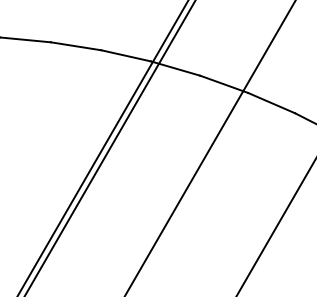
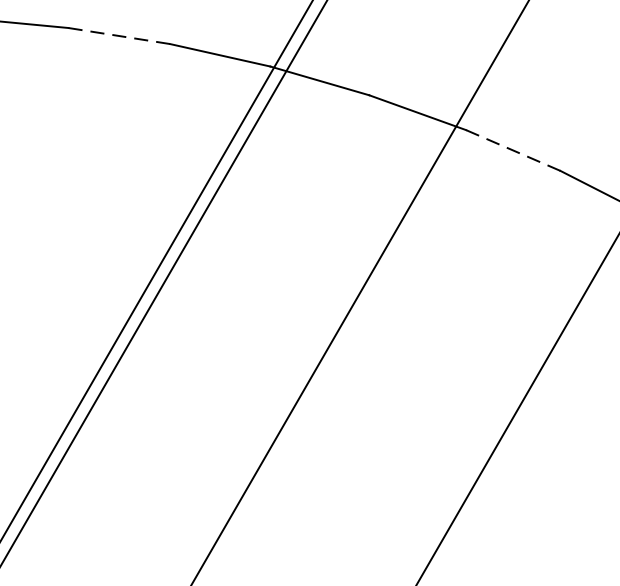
line: (76, 46) -> (120, 36), solid -> dashed
line: (271, 103) -> (513, 151), solid -> dashed

